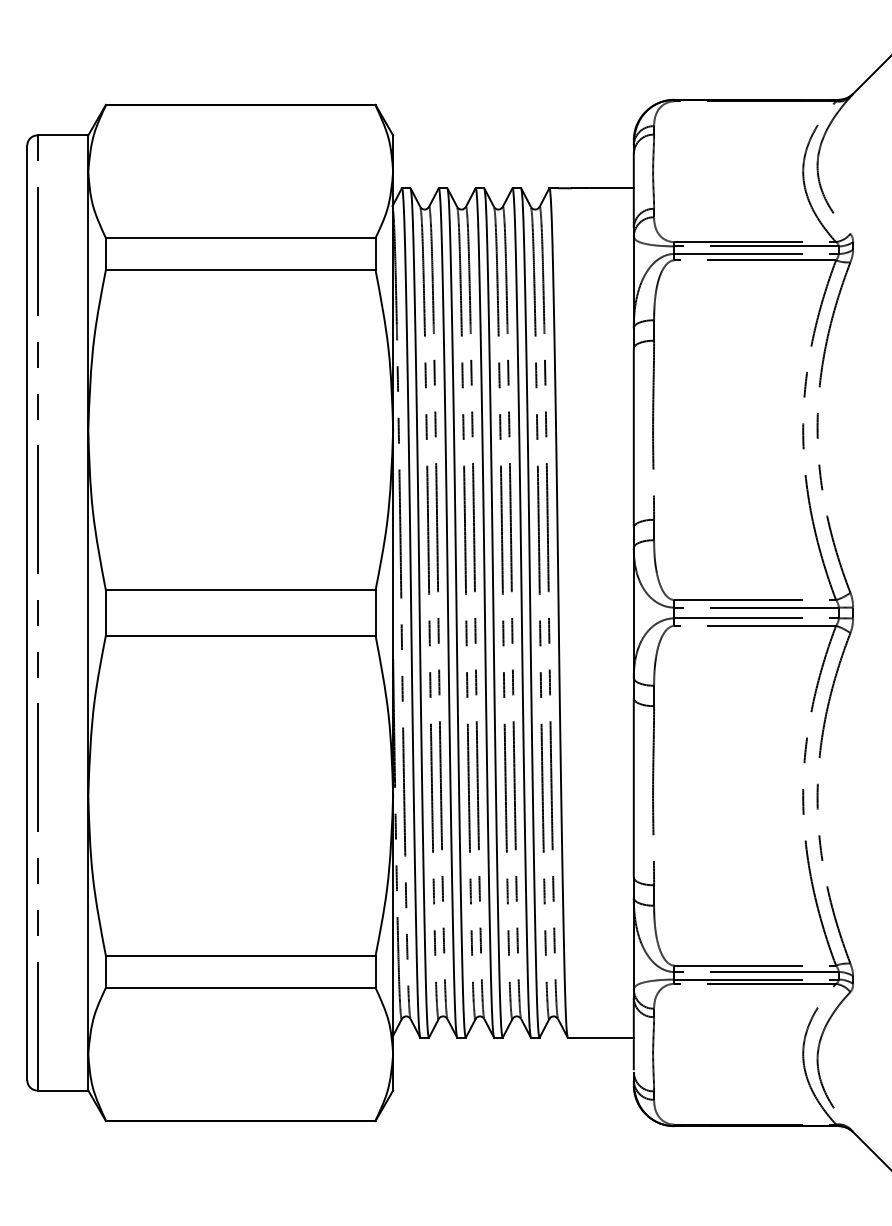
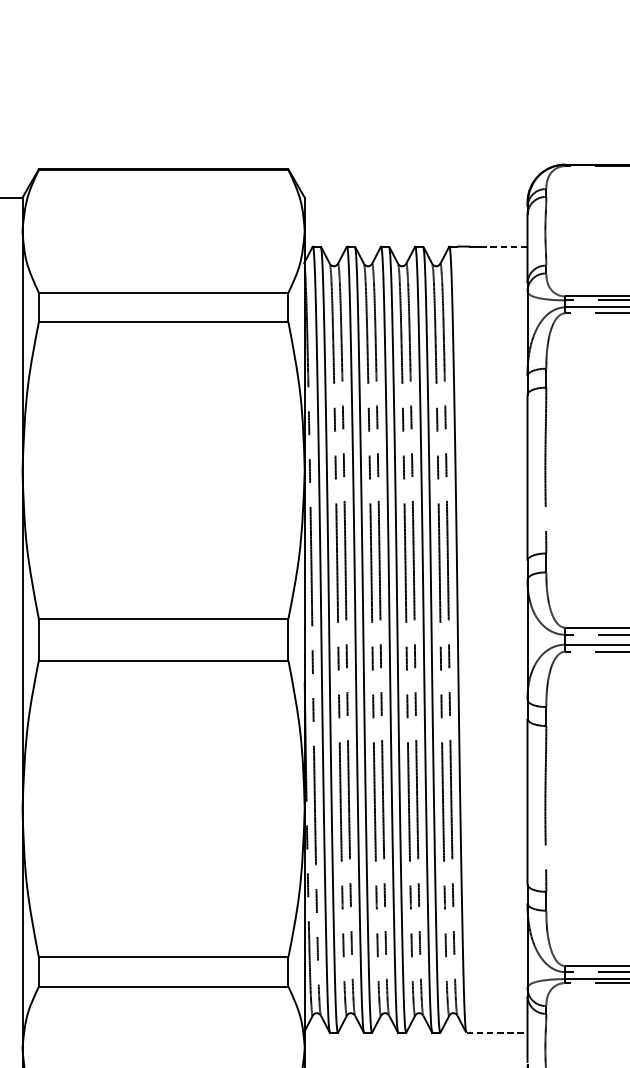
line: (610, 188) -> (505, 246), solid -> dashed
line: (600, 1037) -> (496, 1032), solid -> dashed

